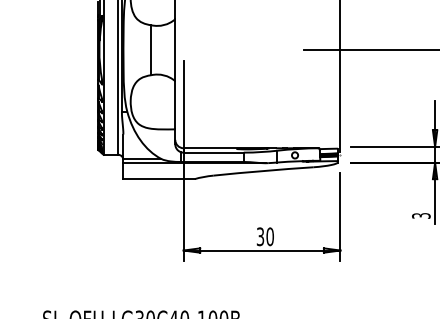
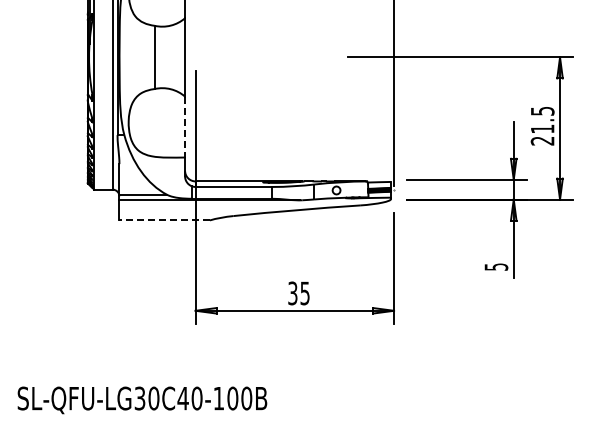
line: (175, 105) -> (185, 127), solid -> dashed
line: (159, 179) -> (164, 220), solid -> dashed
text: (420, 215) -> (495, 266), 3 -> 5
text: (269, 236) -> (304, 293), 30 -> 35

